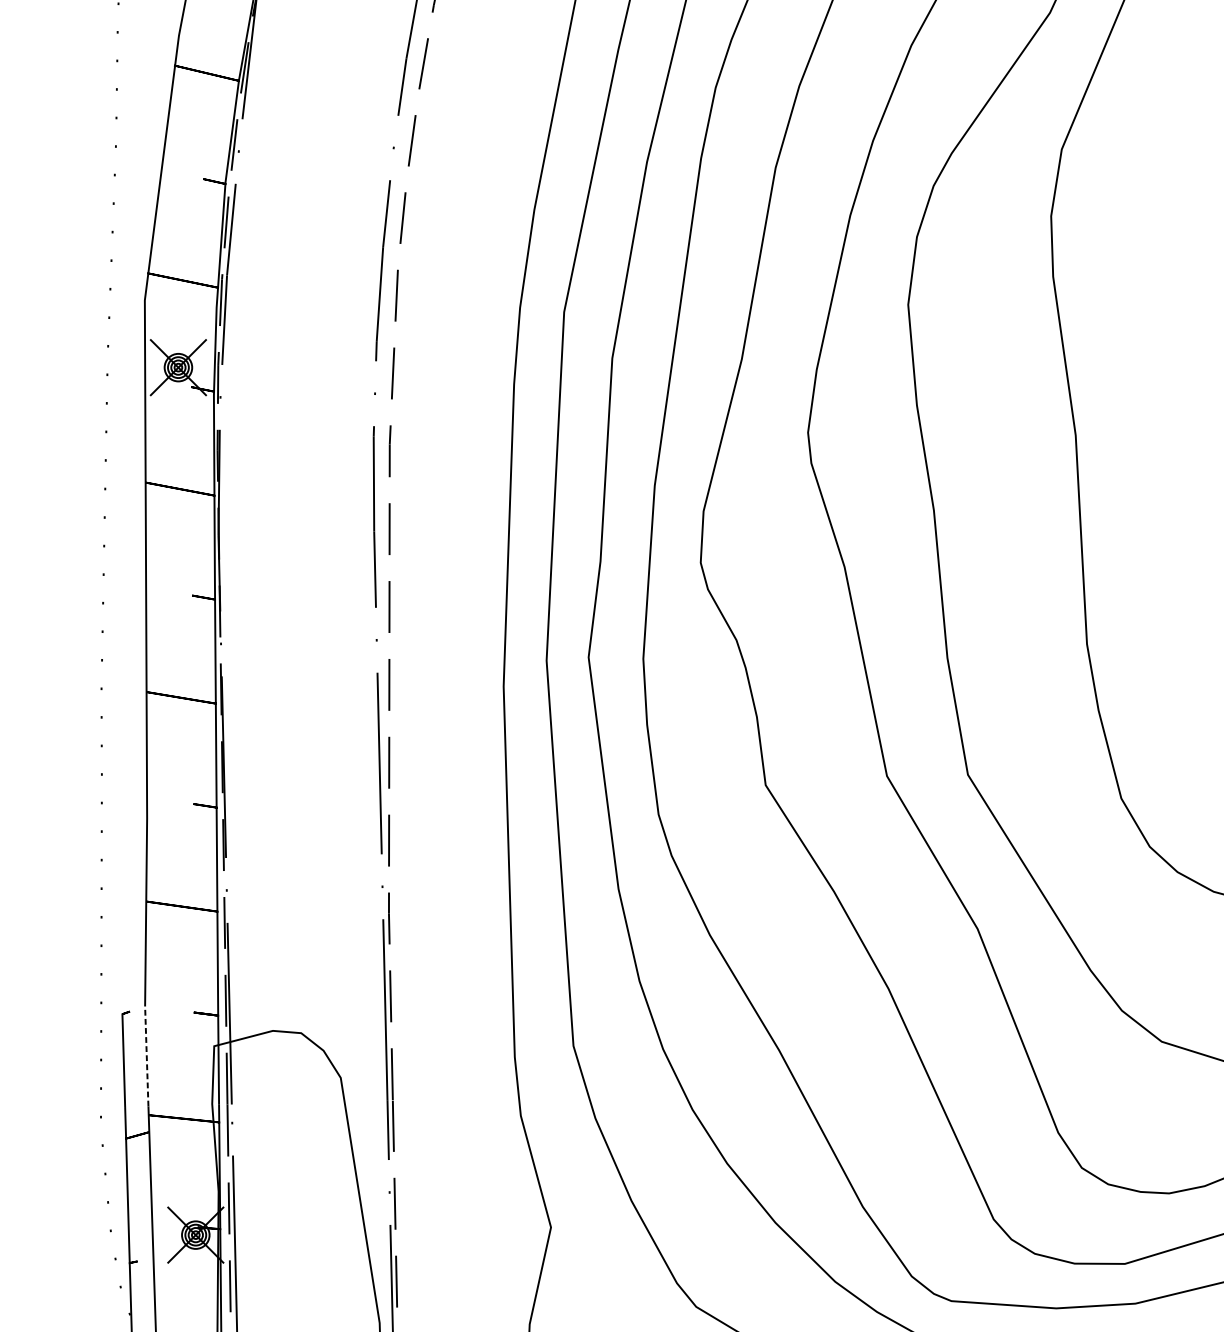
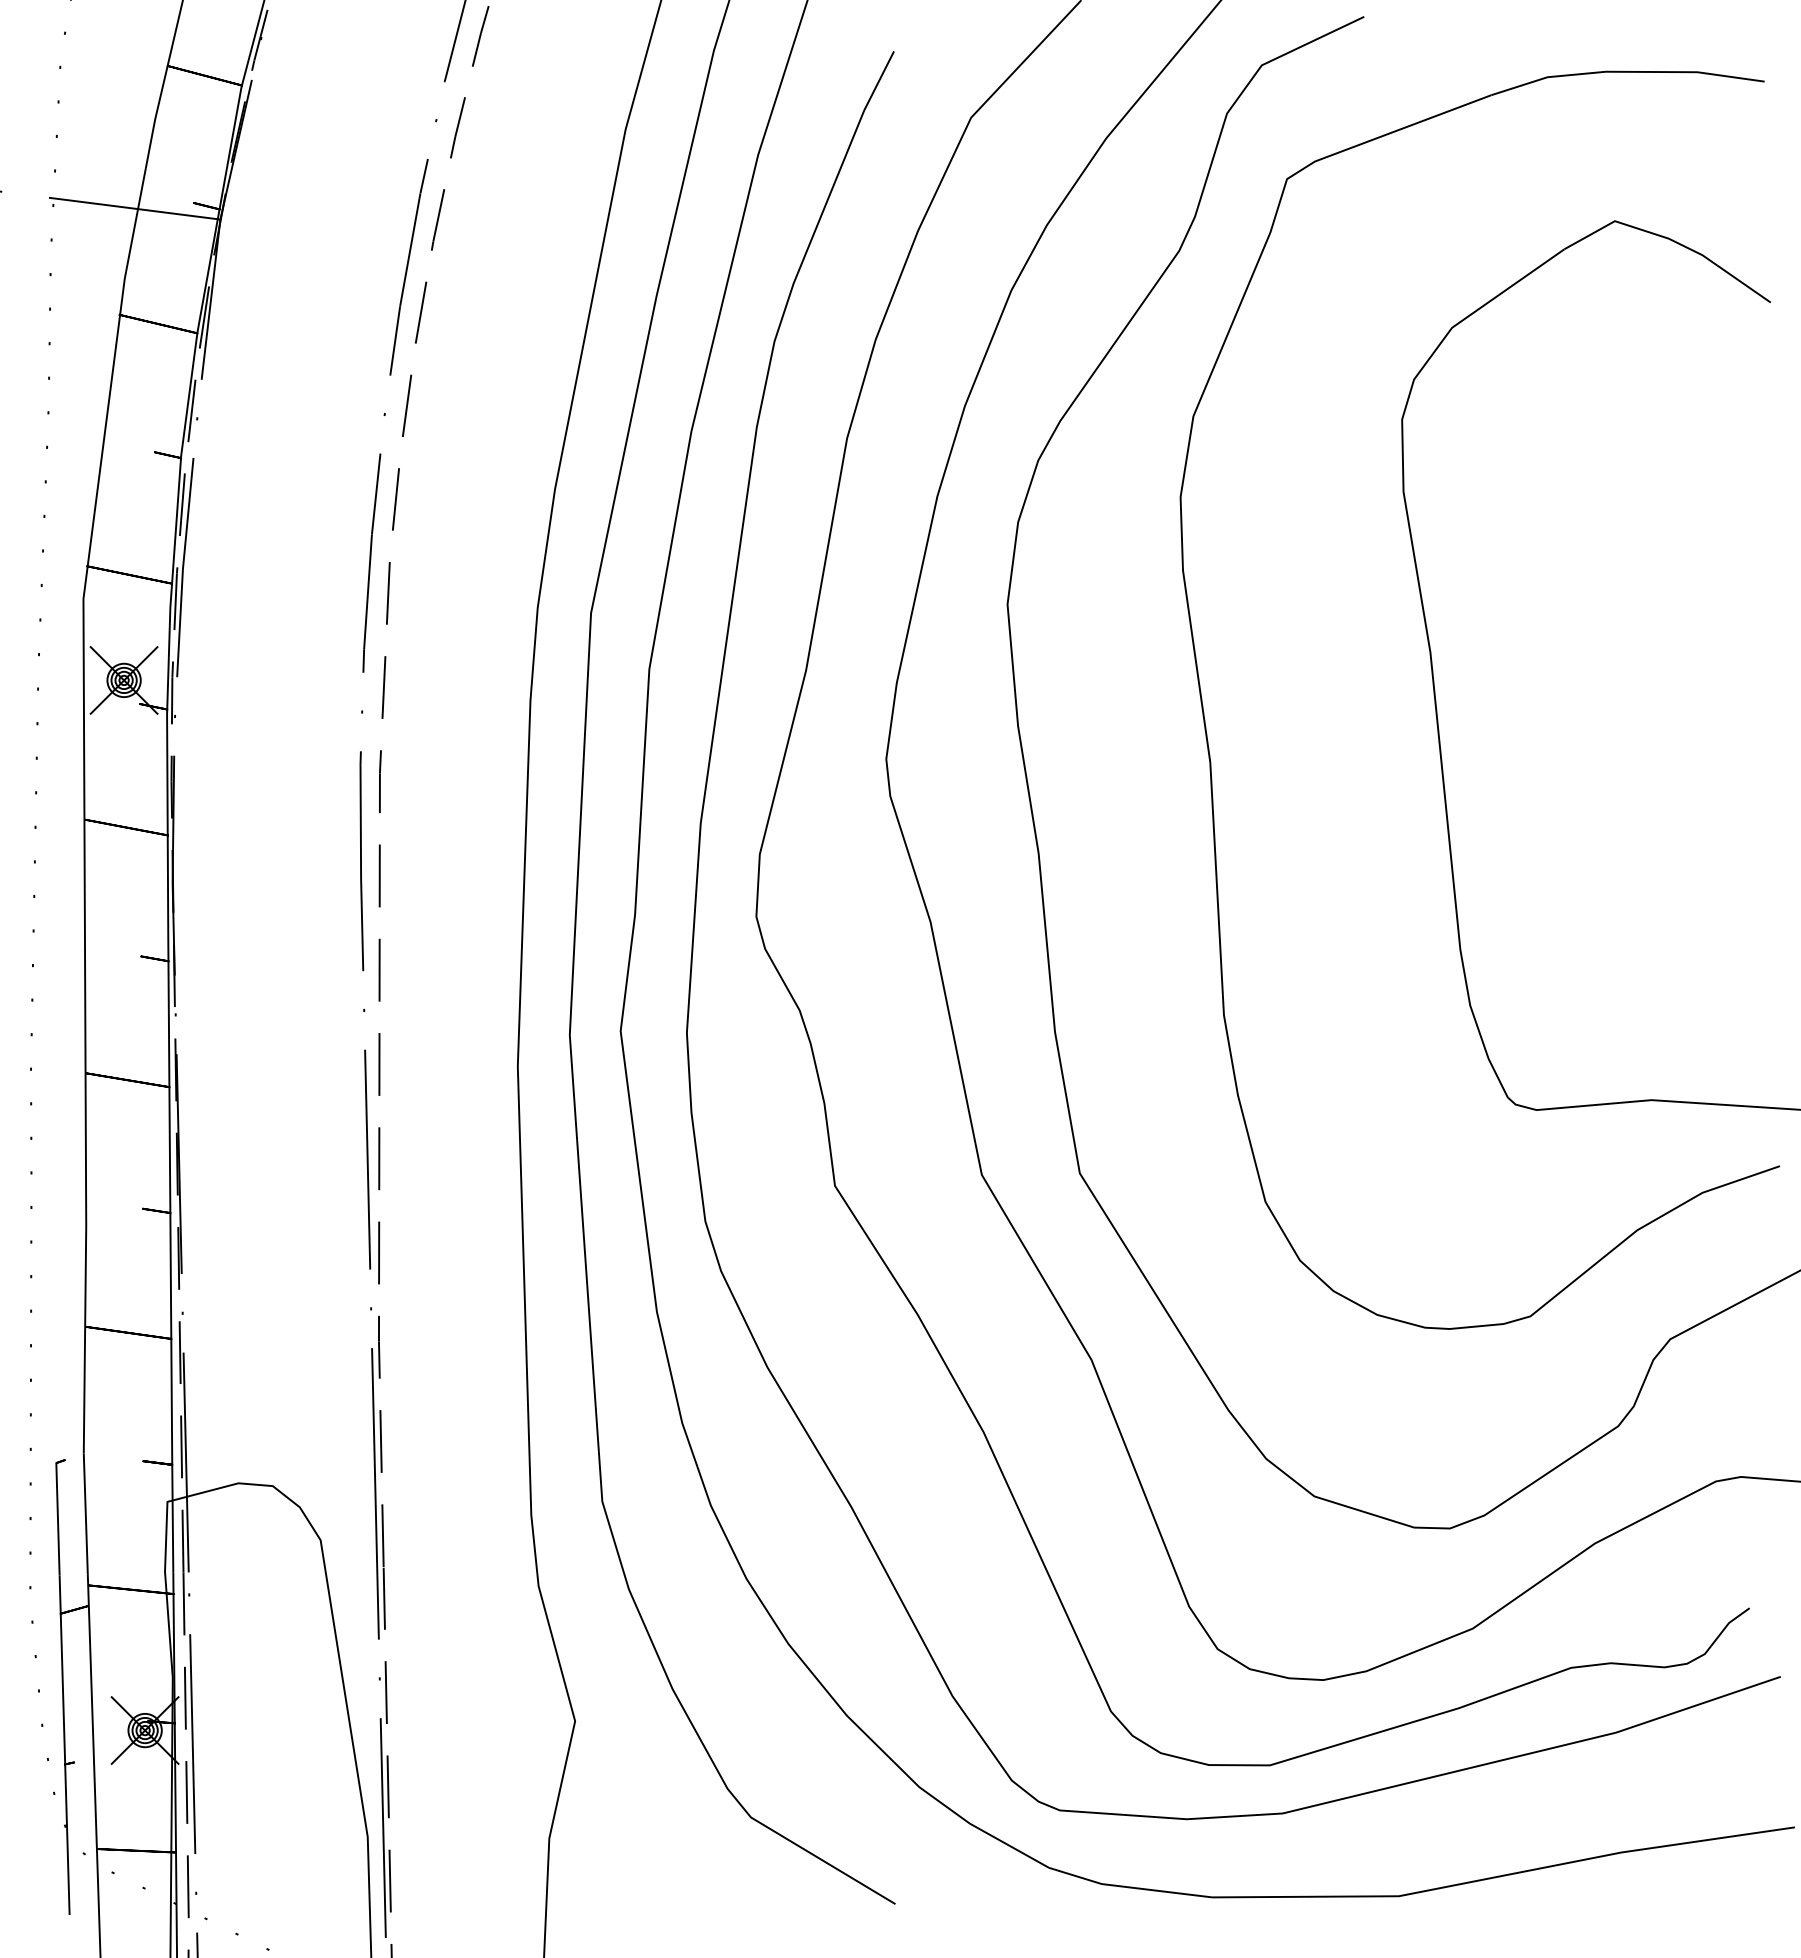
line: (146, 1056) -> (85, 1514), dashed -> solid

